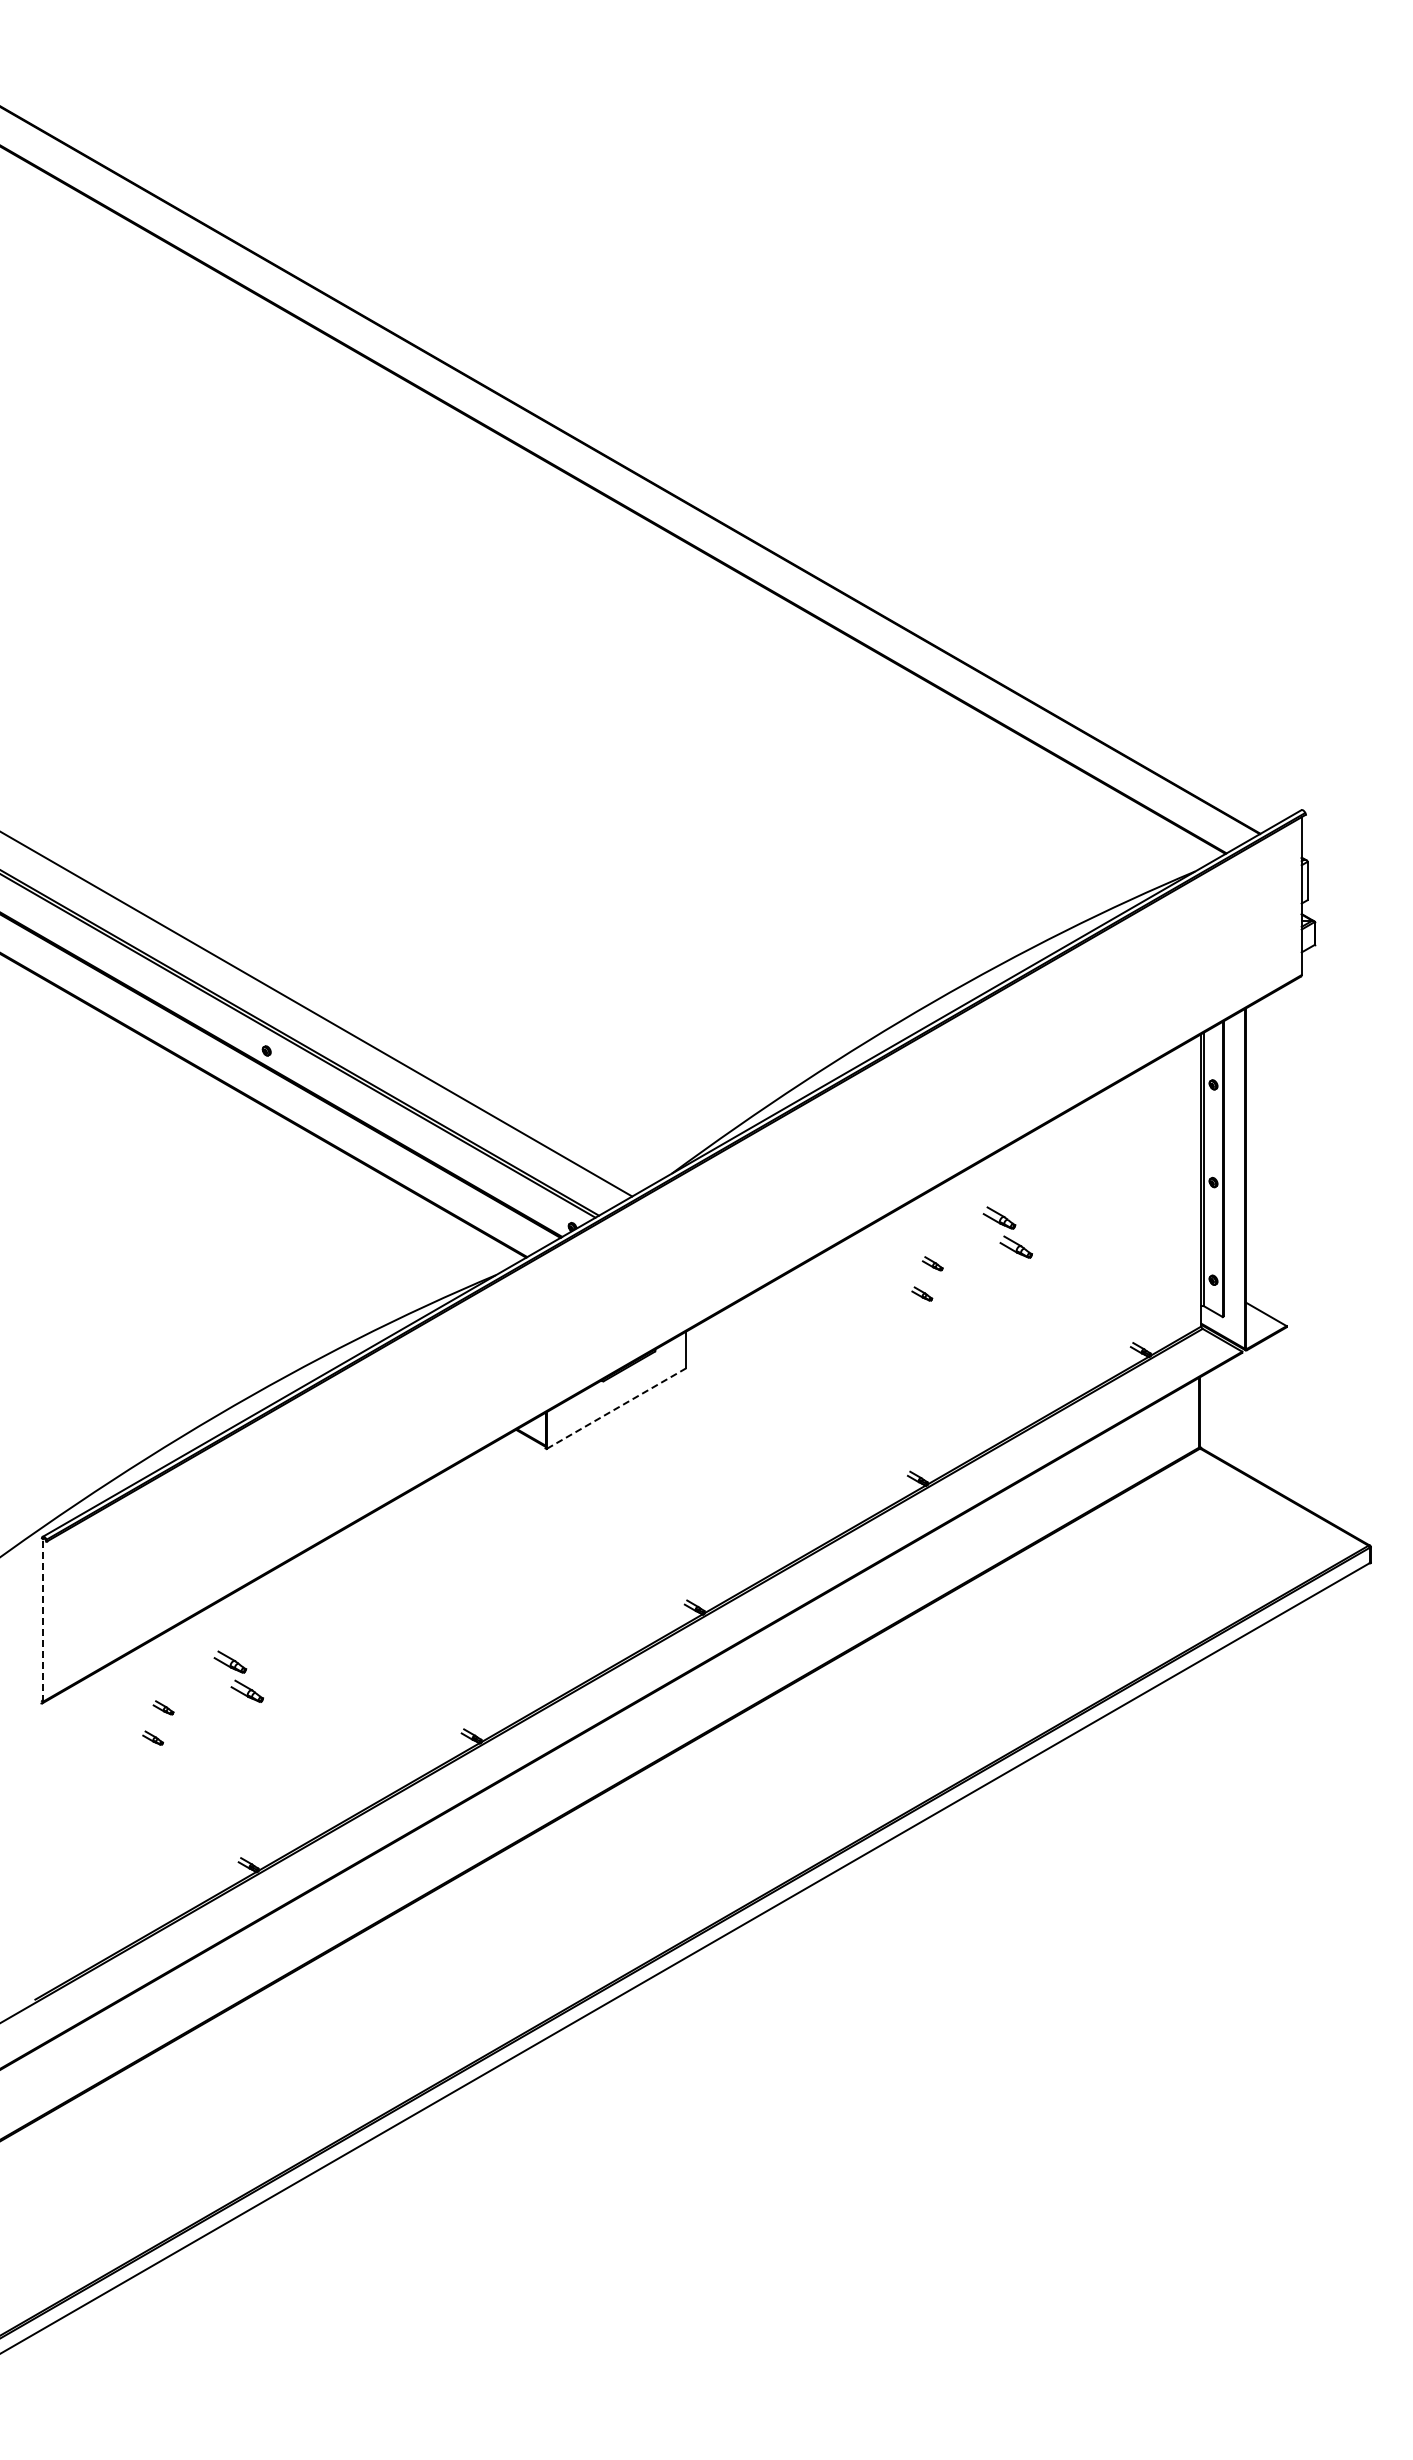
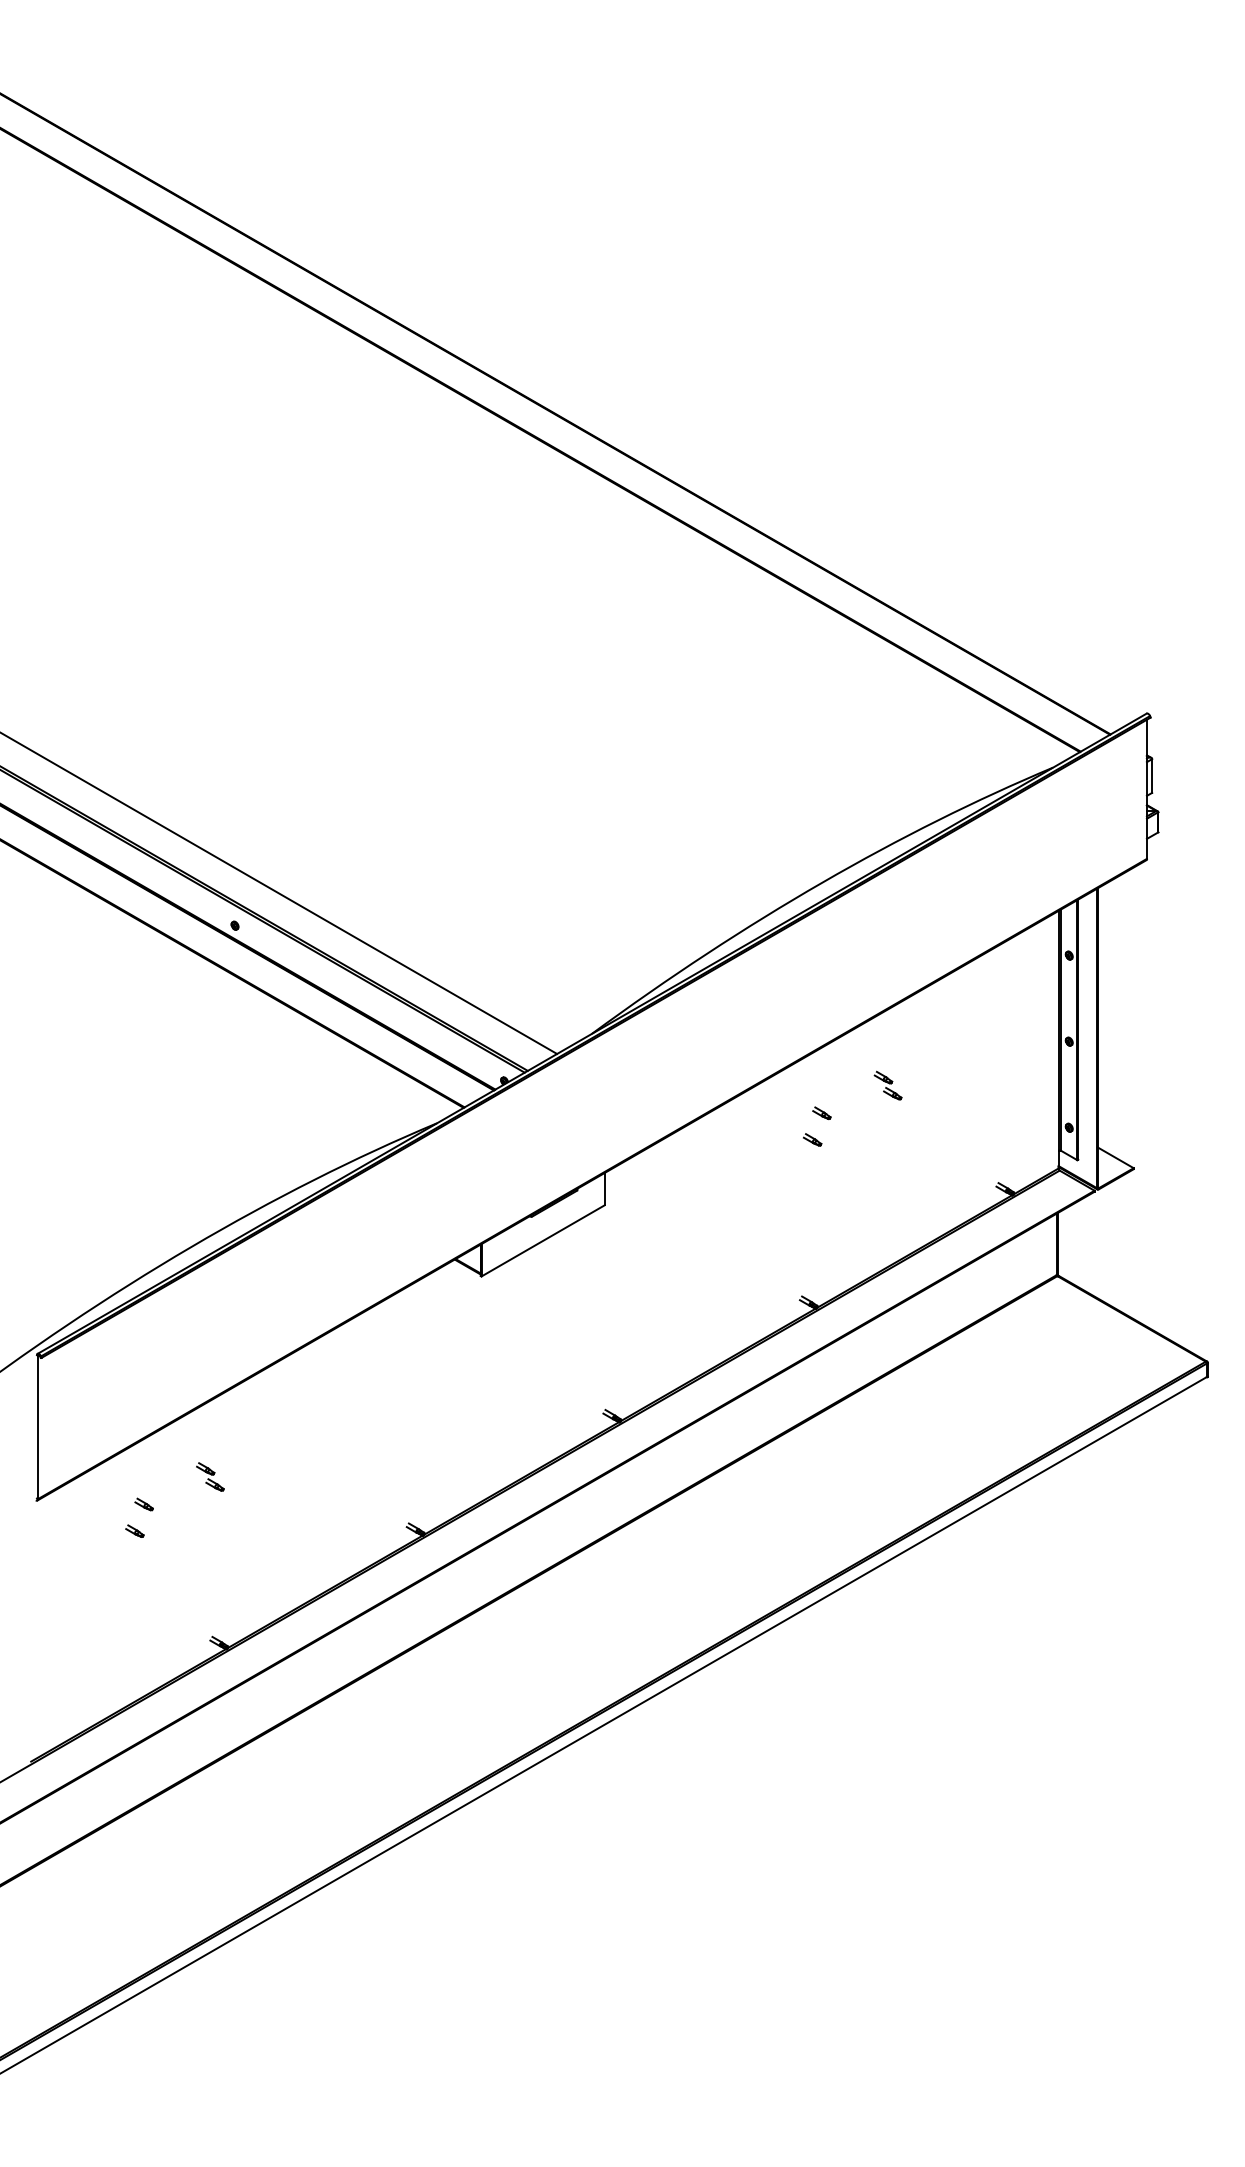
part: (1007, 1232) -> (887, 1085), size x0.62
line: (616, 1408) -> (543, 1240), dashed -> solid
line: (43, 1619) -> (38, 1426), dashed -> solid
part: (238, 1676) -> (210, 1476), size x0.62

